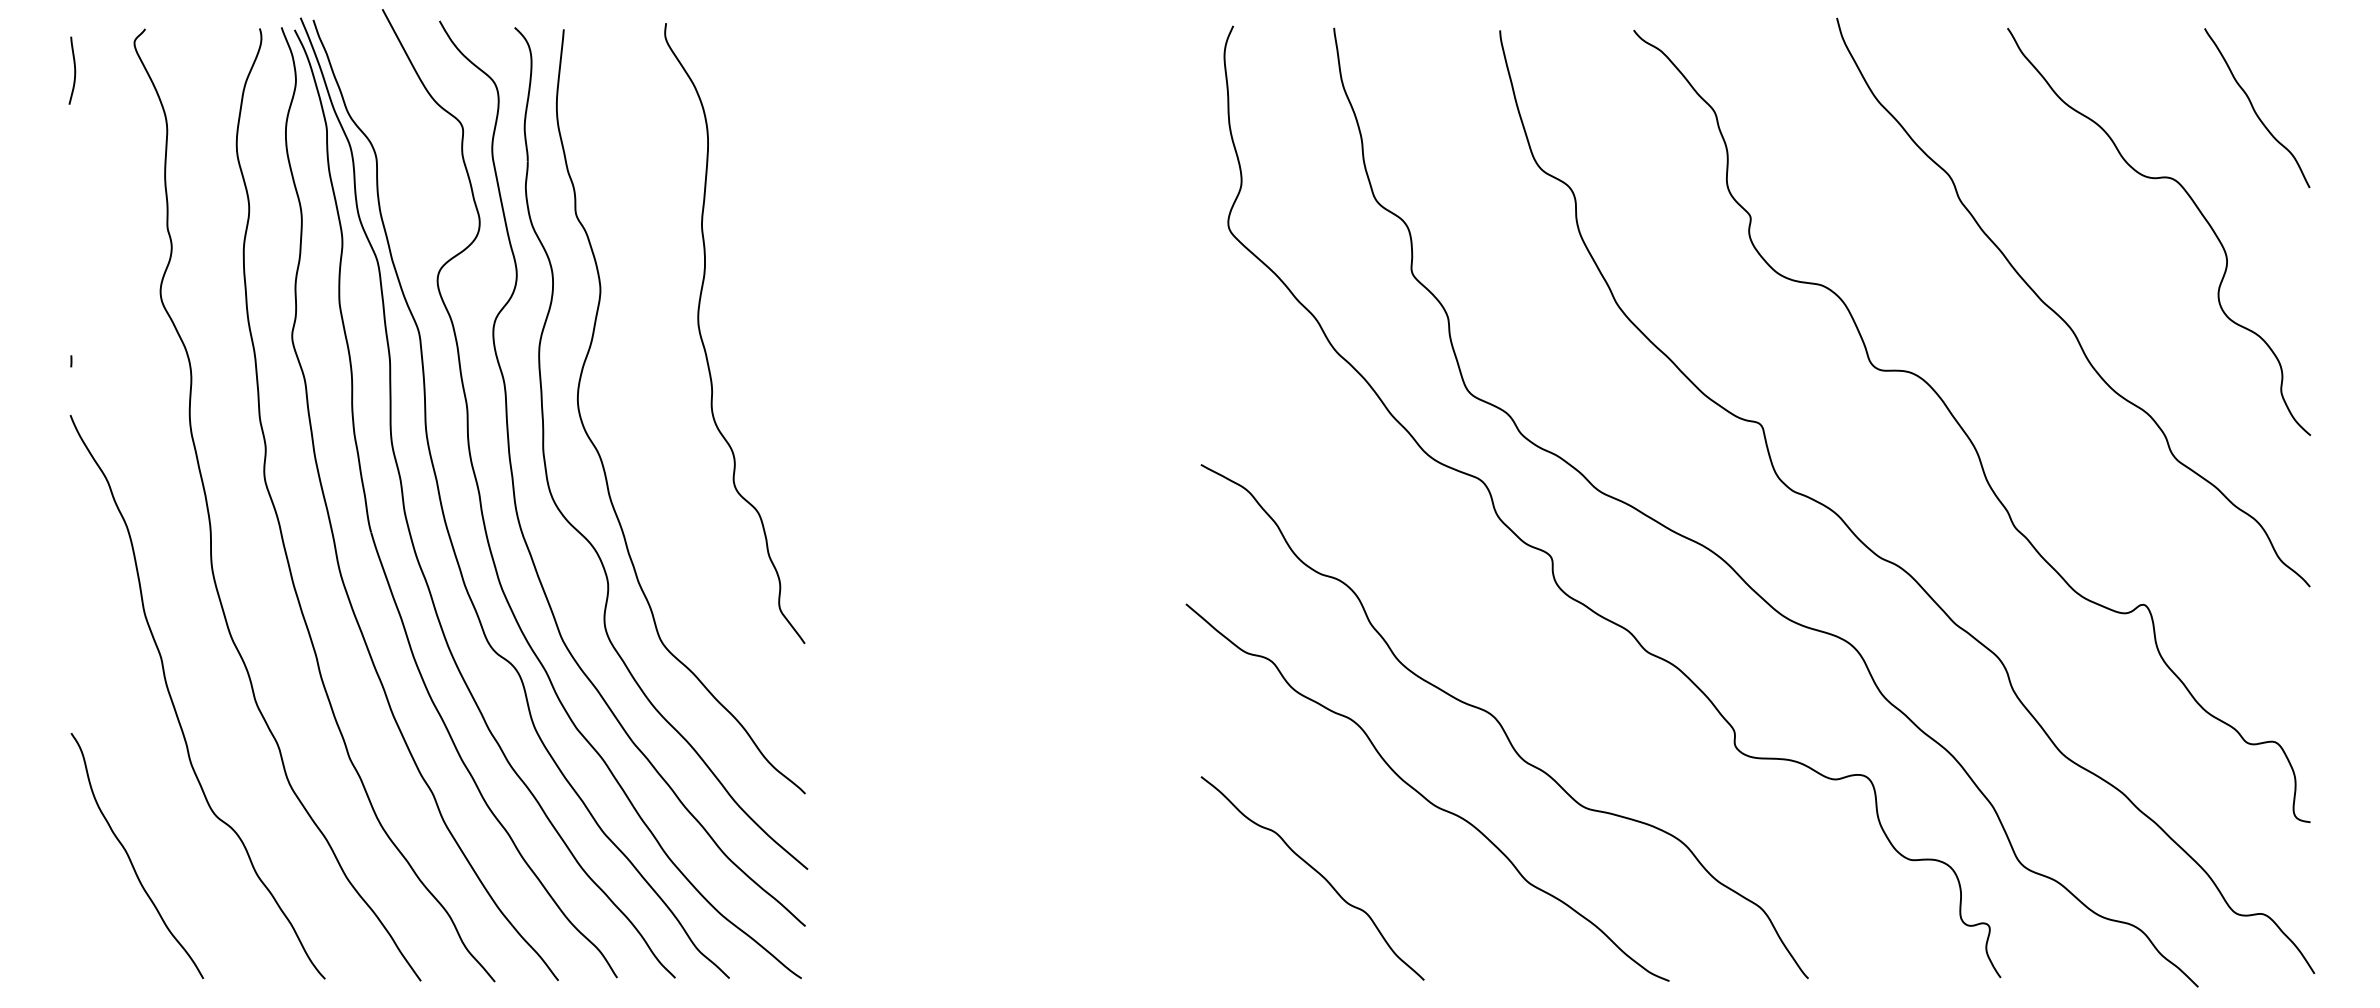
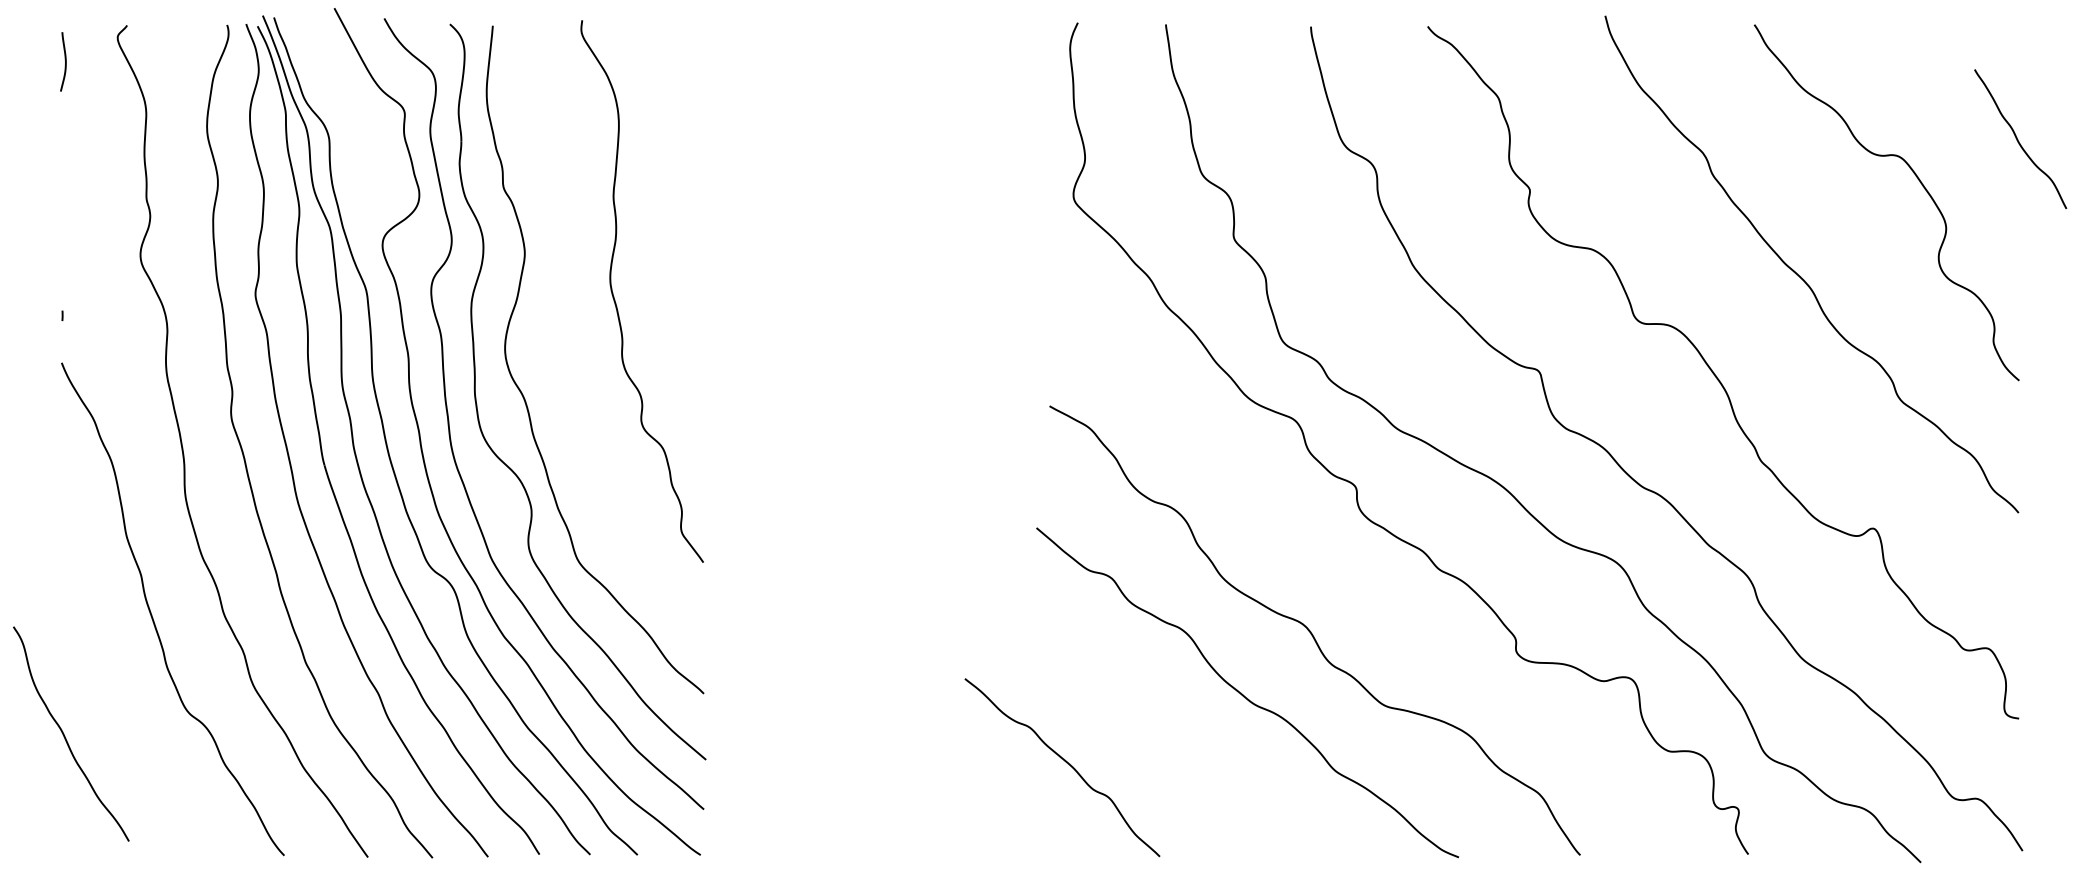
curve: (2255, 110) -> (2019, 141), moved
curve: (131, 860) -> (66, 738), moved
curve: (1317, 873) -> (1066, 763), moved

